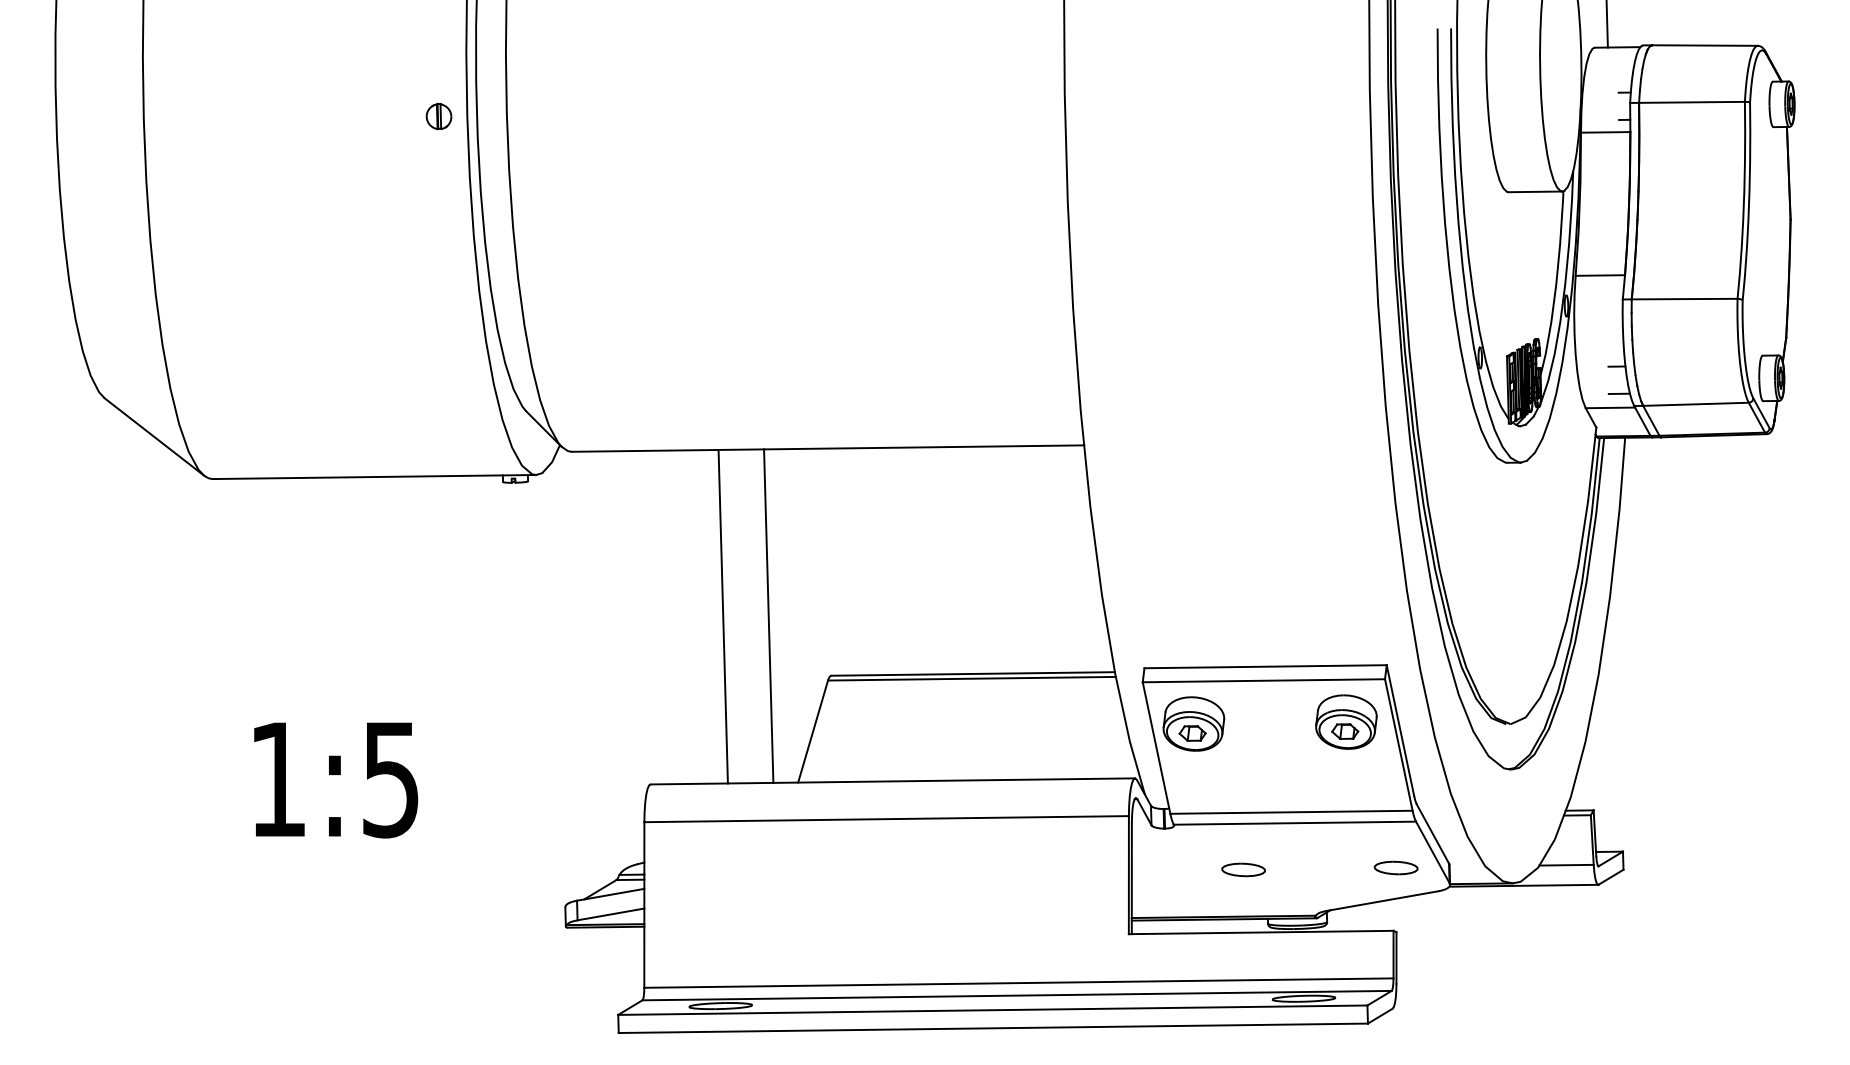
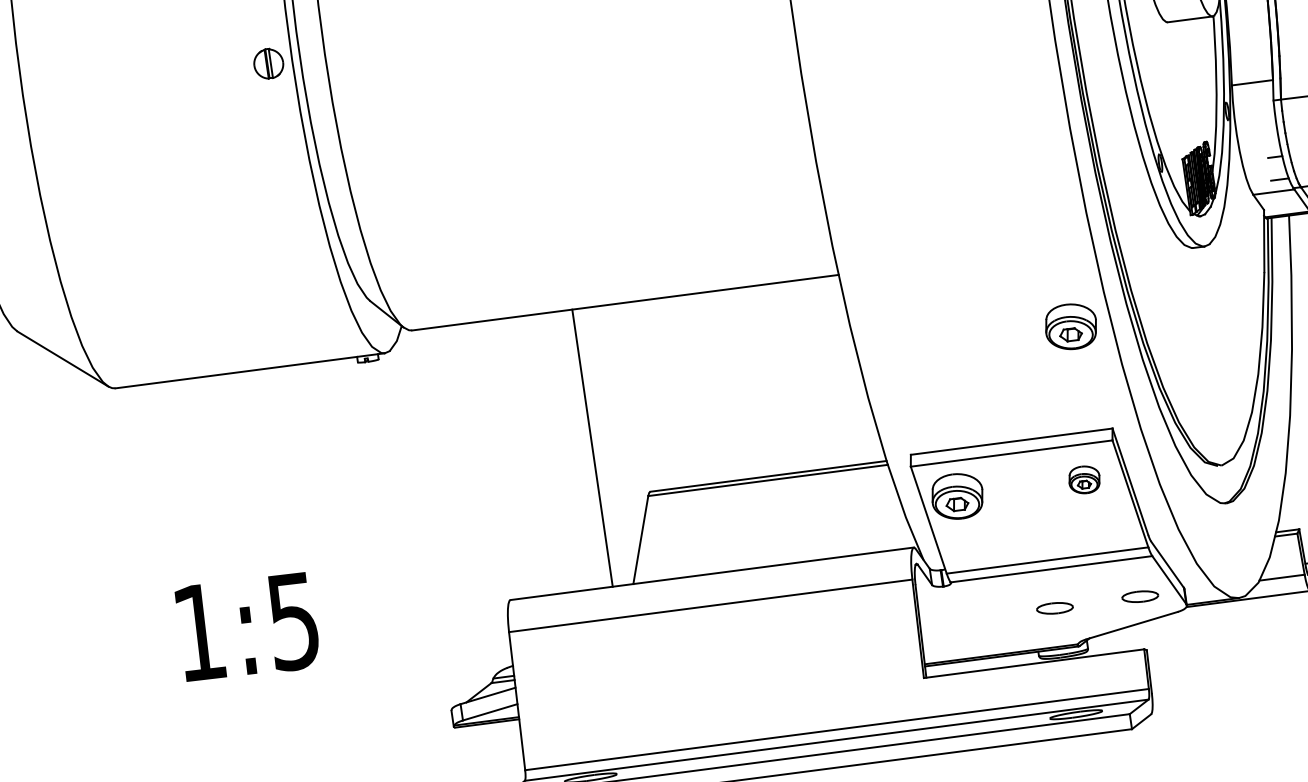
part: (438, 116) -> (268, 63), size x1.4
part: (1351, 538) -> (1070, 326), added
line: (722, 616) -> (554, 453), removed
part: (1346, 721) -> (1084, 479), size x0.6
part: (1243, 869) -> (1054, 608), moved

